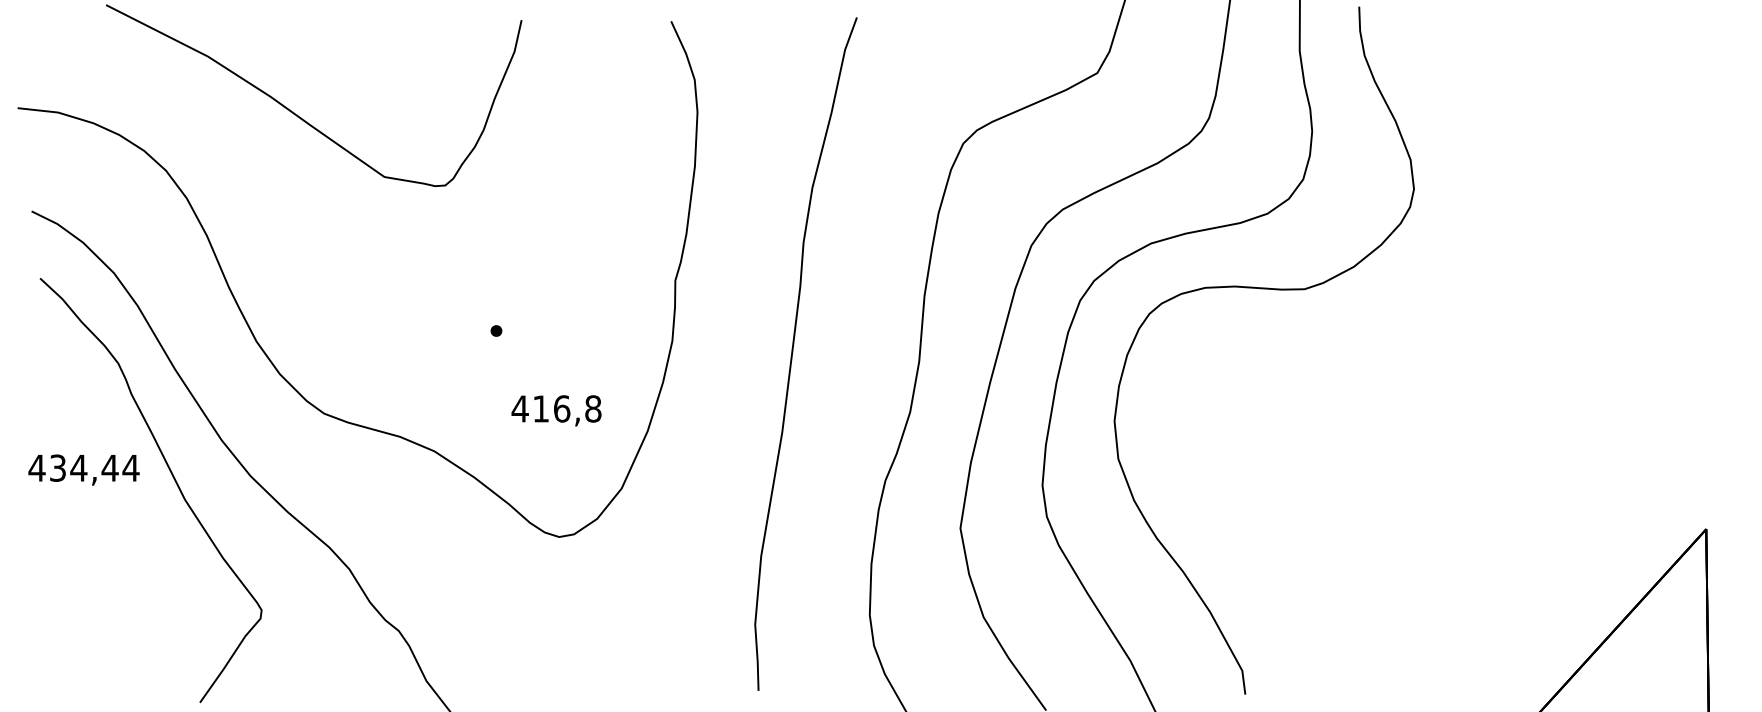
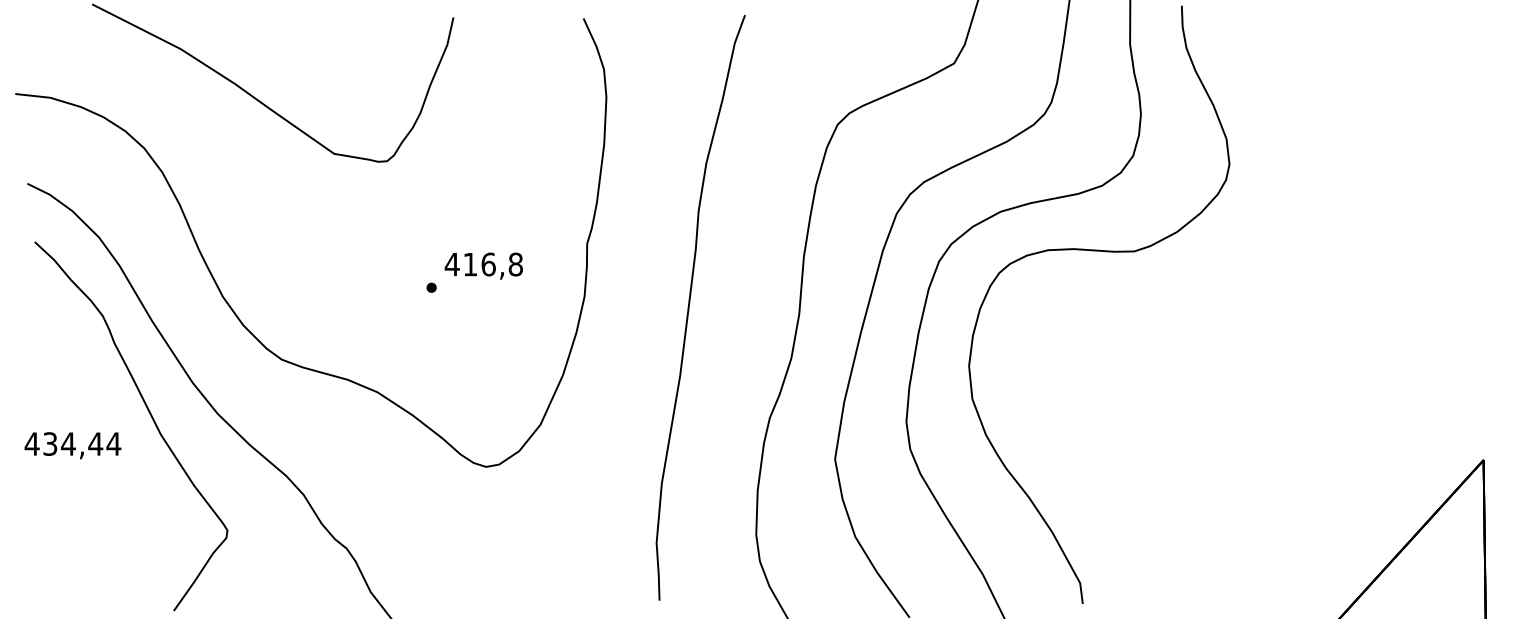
text: (556, 410) -> (483, 265), moved
text: (83, 469) -> (72, 445), moved

